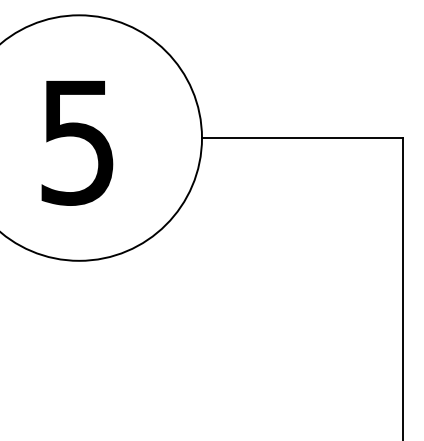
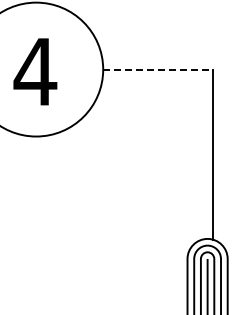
line: (303, 137) -> (158, 69), solid -> dashed
text: (77, 143) -> (35, 72), 5 -> 4

